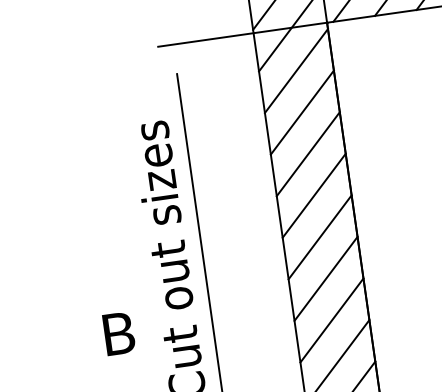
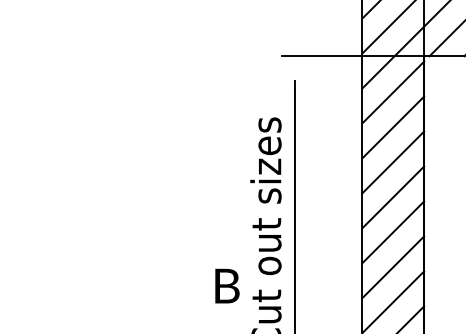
text: (119, 332) -> (227, 285), moved

